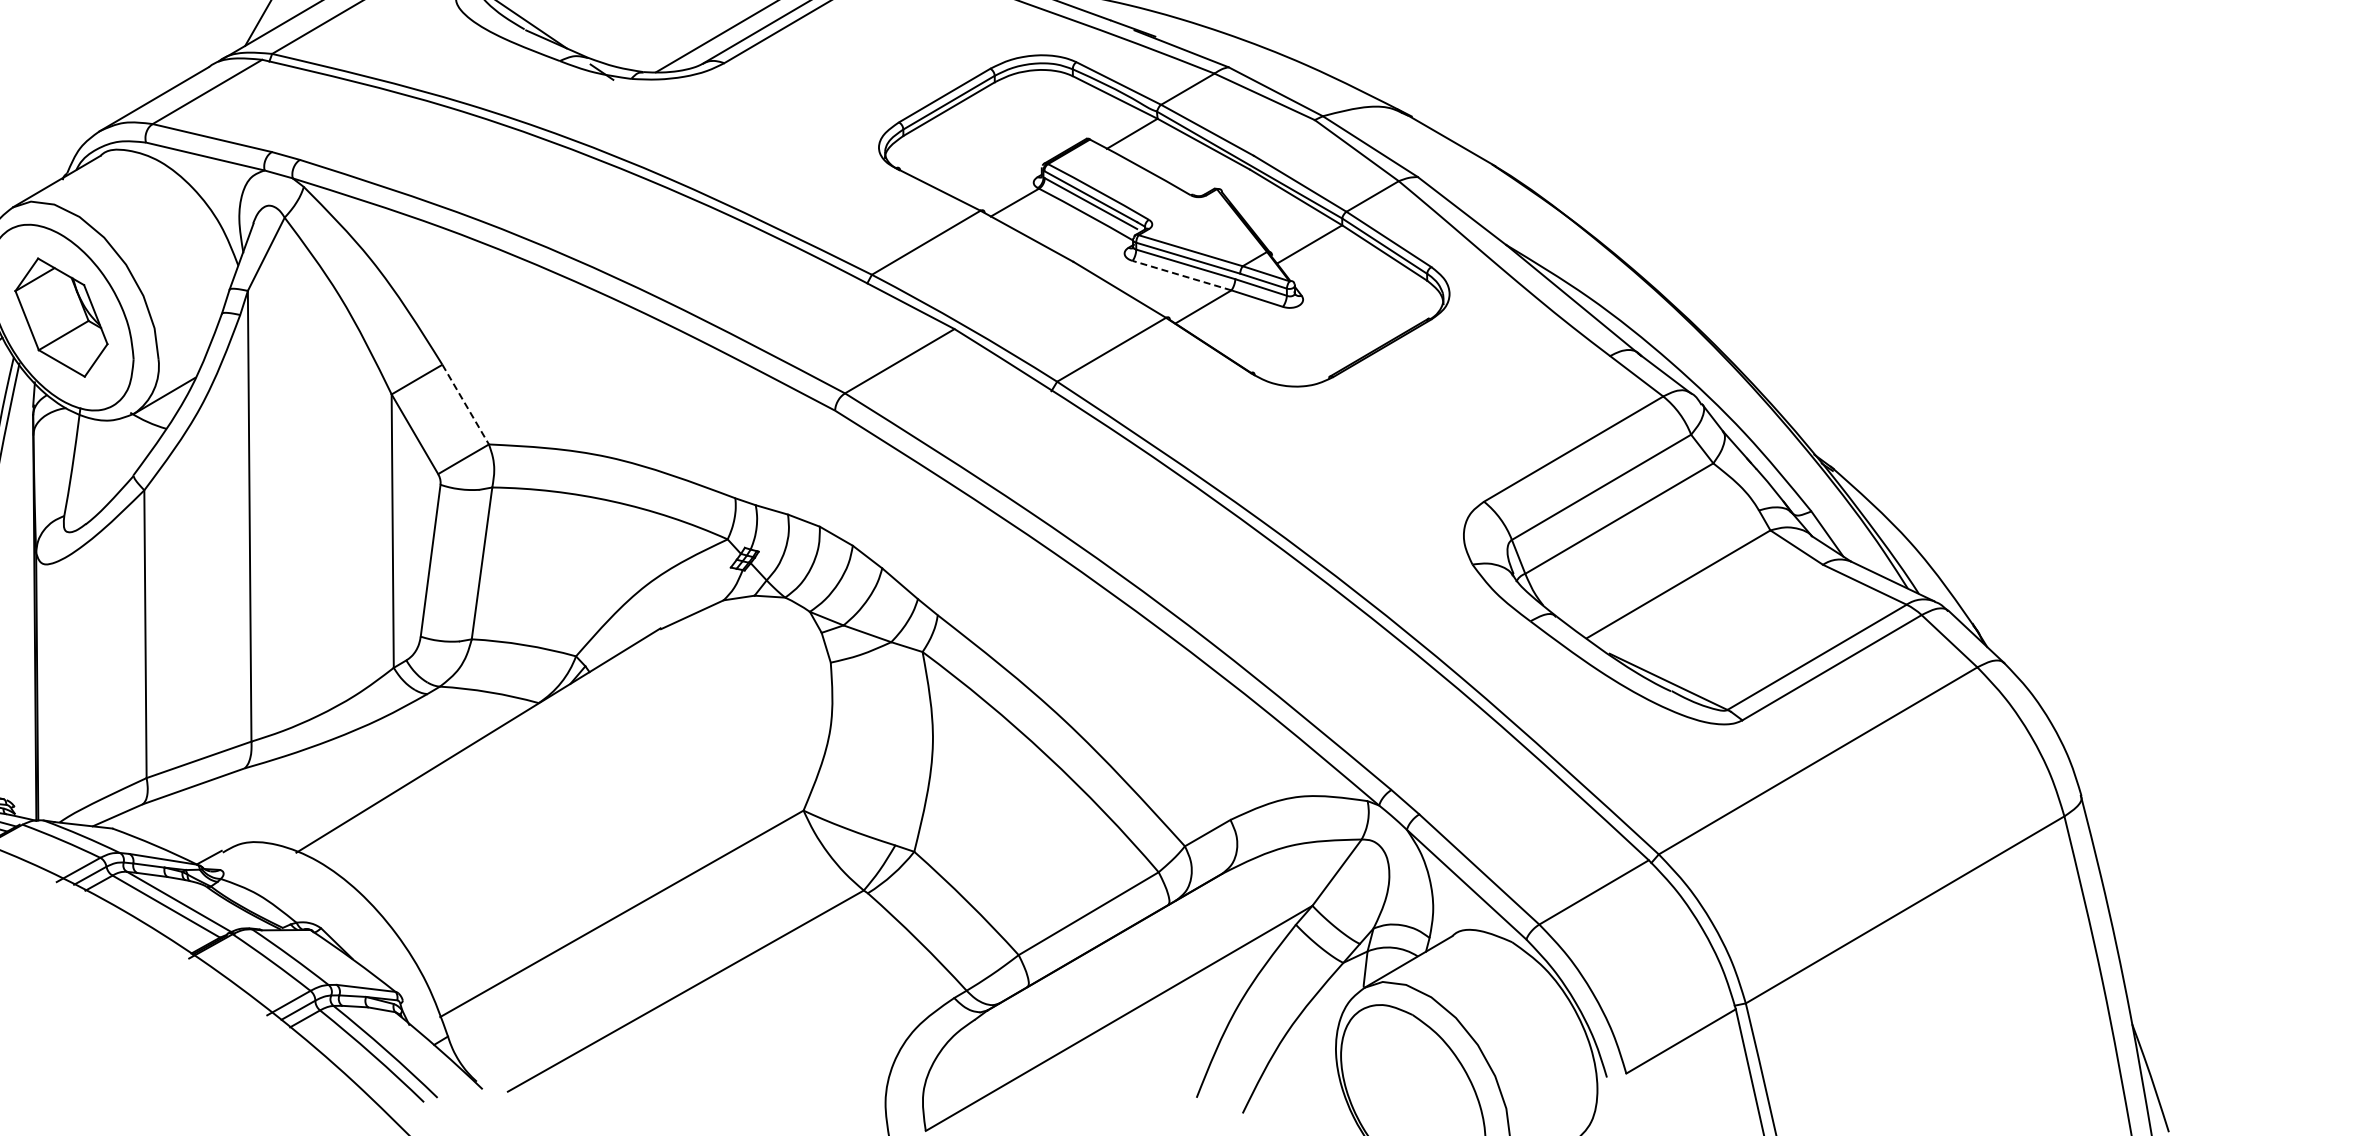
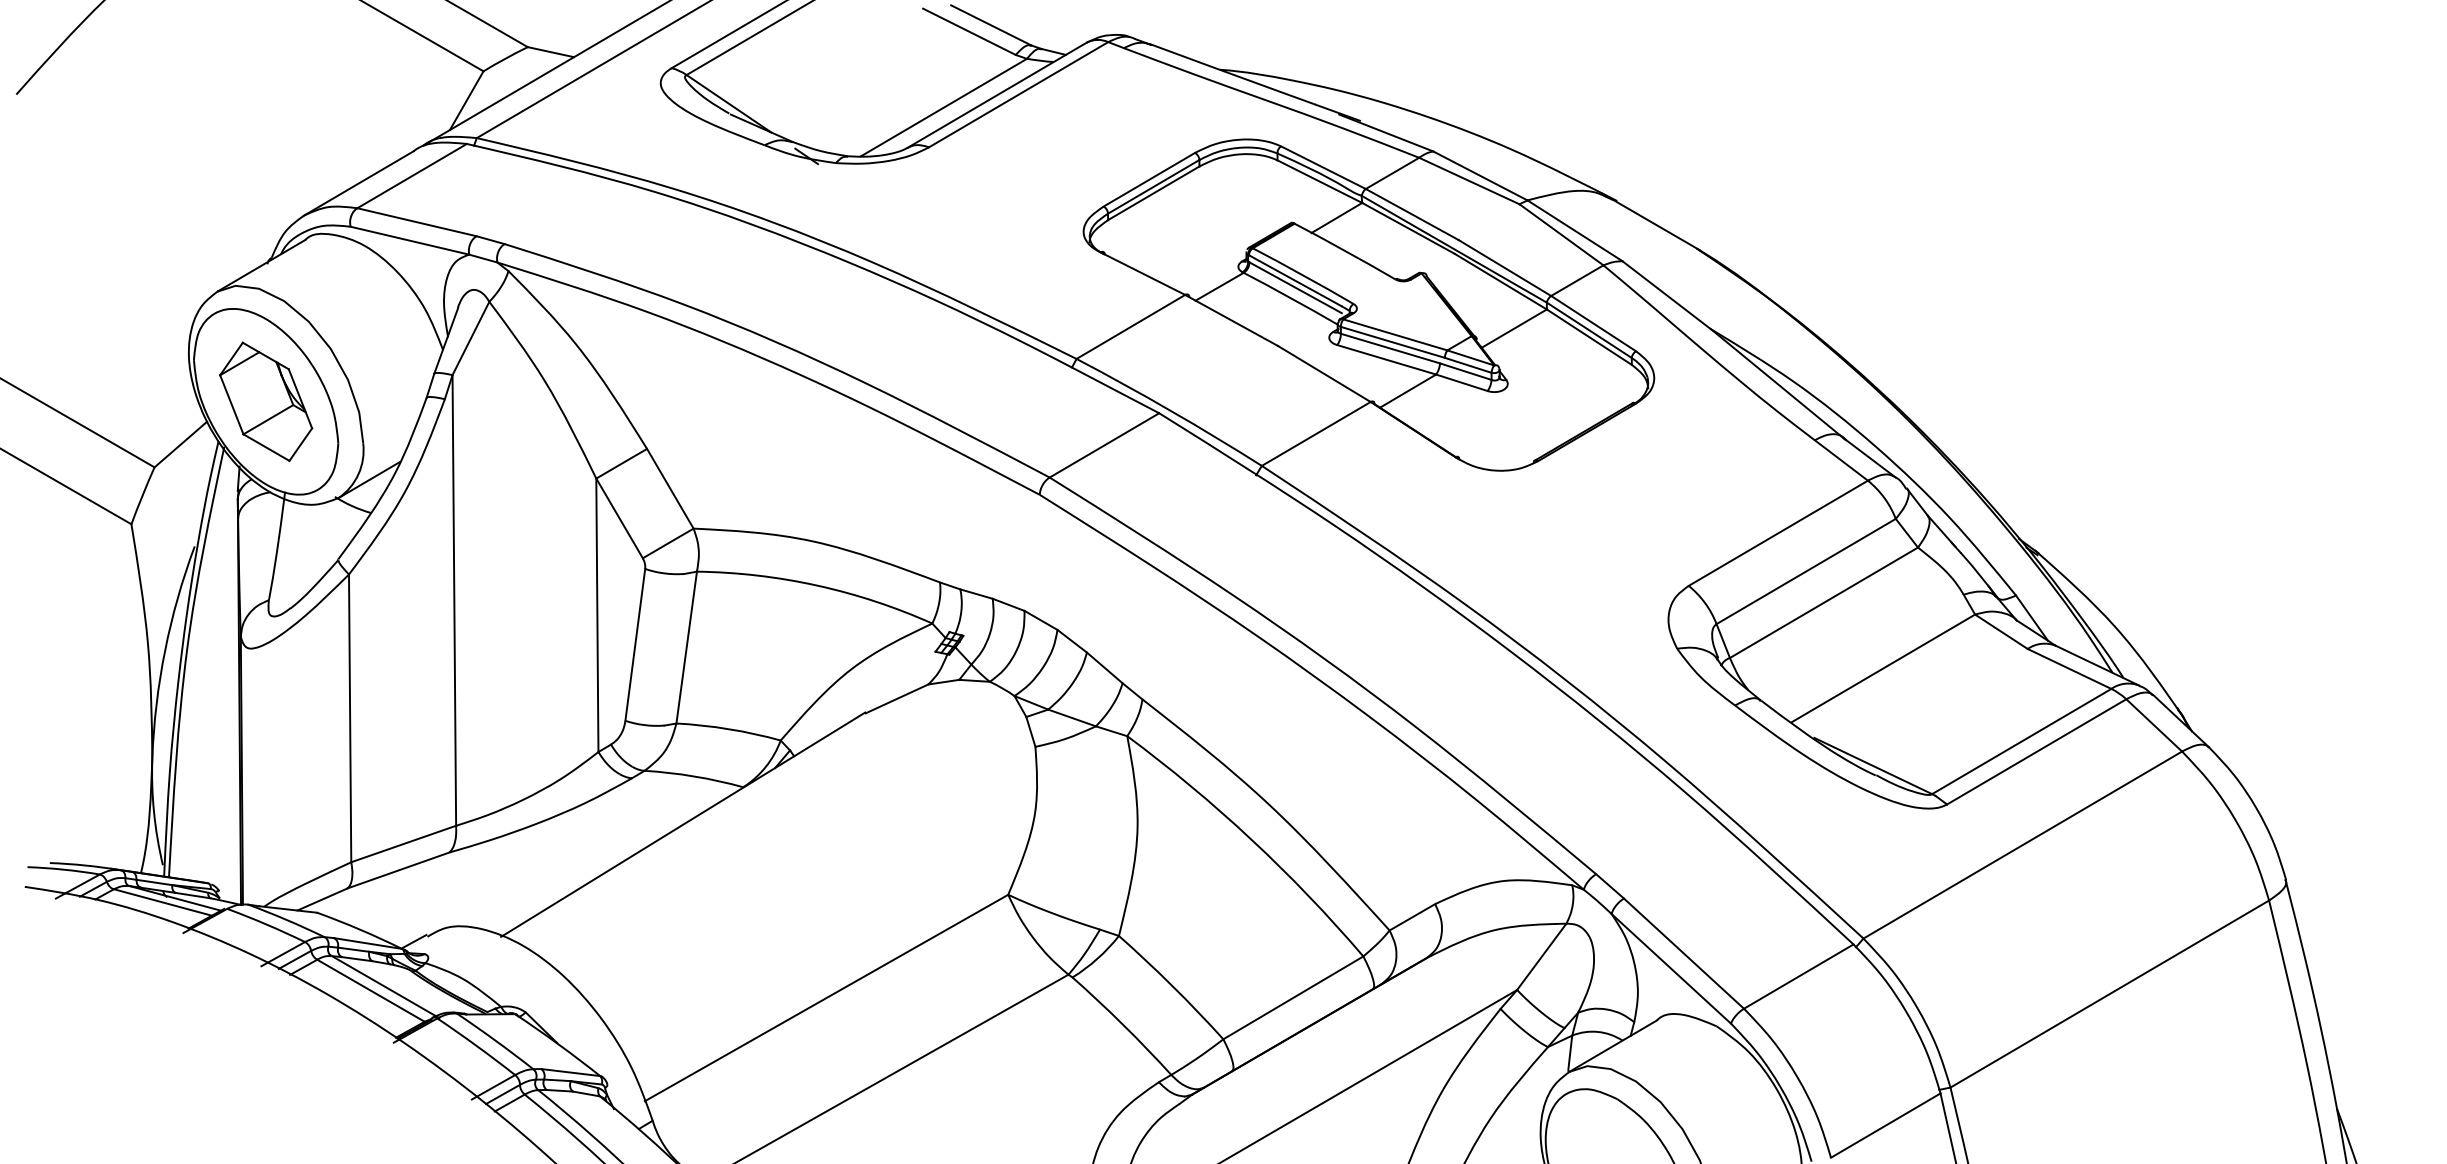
line: (1181, 275) -> (1386, 359), dashed -> solid
line: (465, 405) -> (670, 489), dashed -> solid

